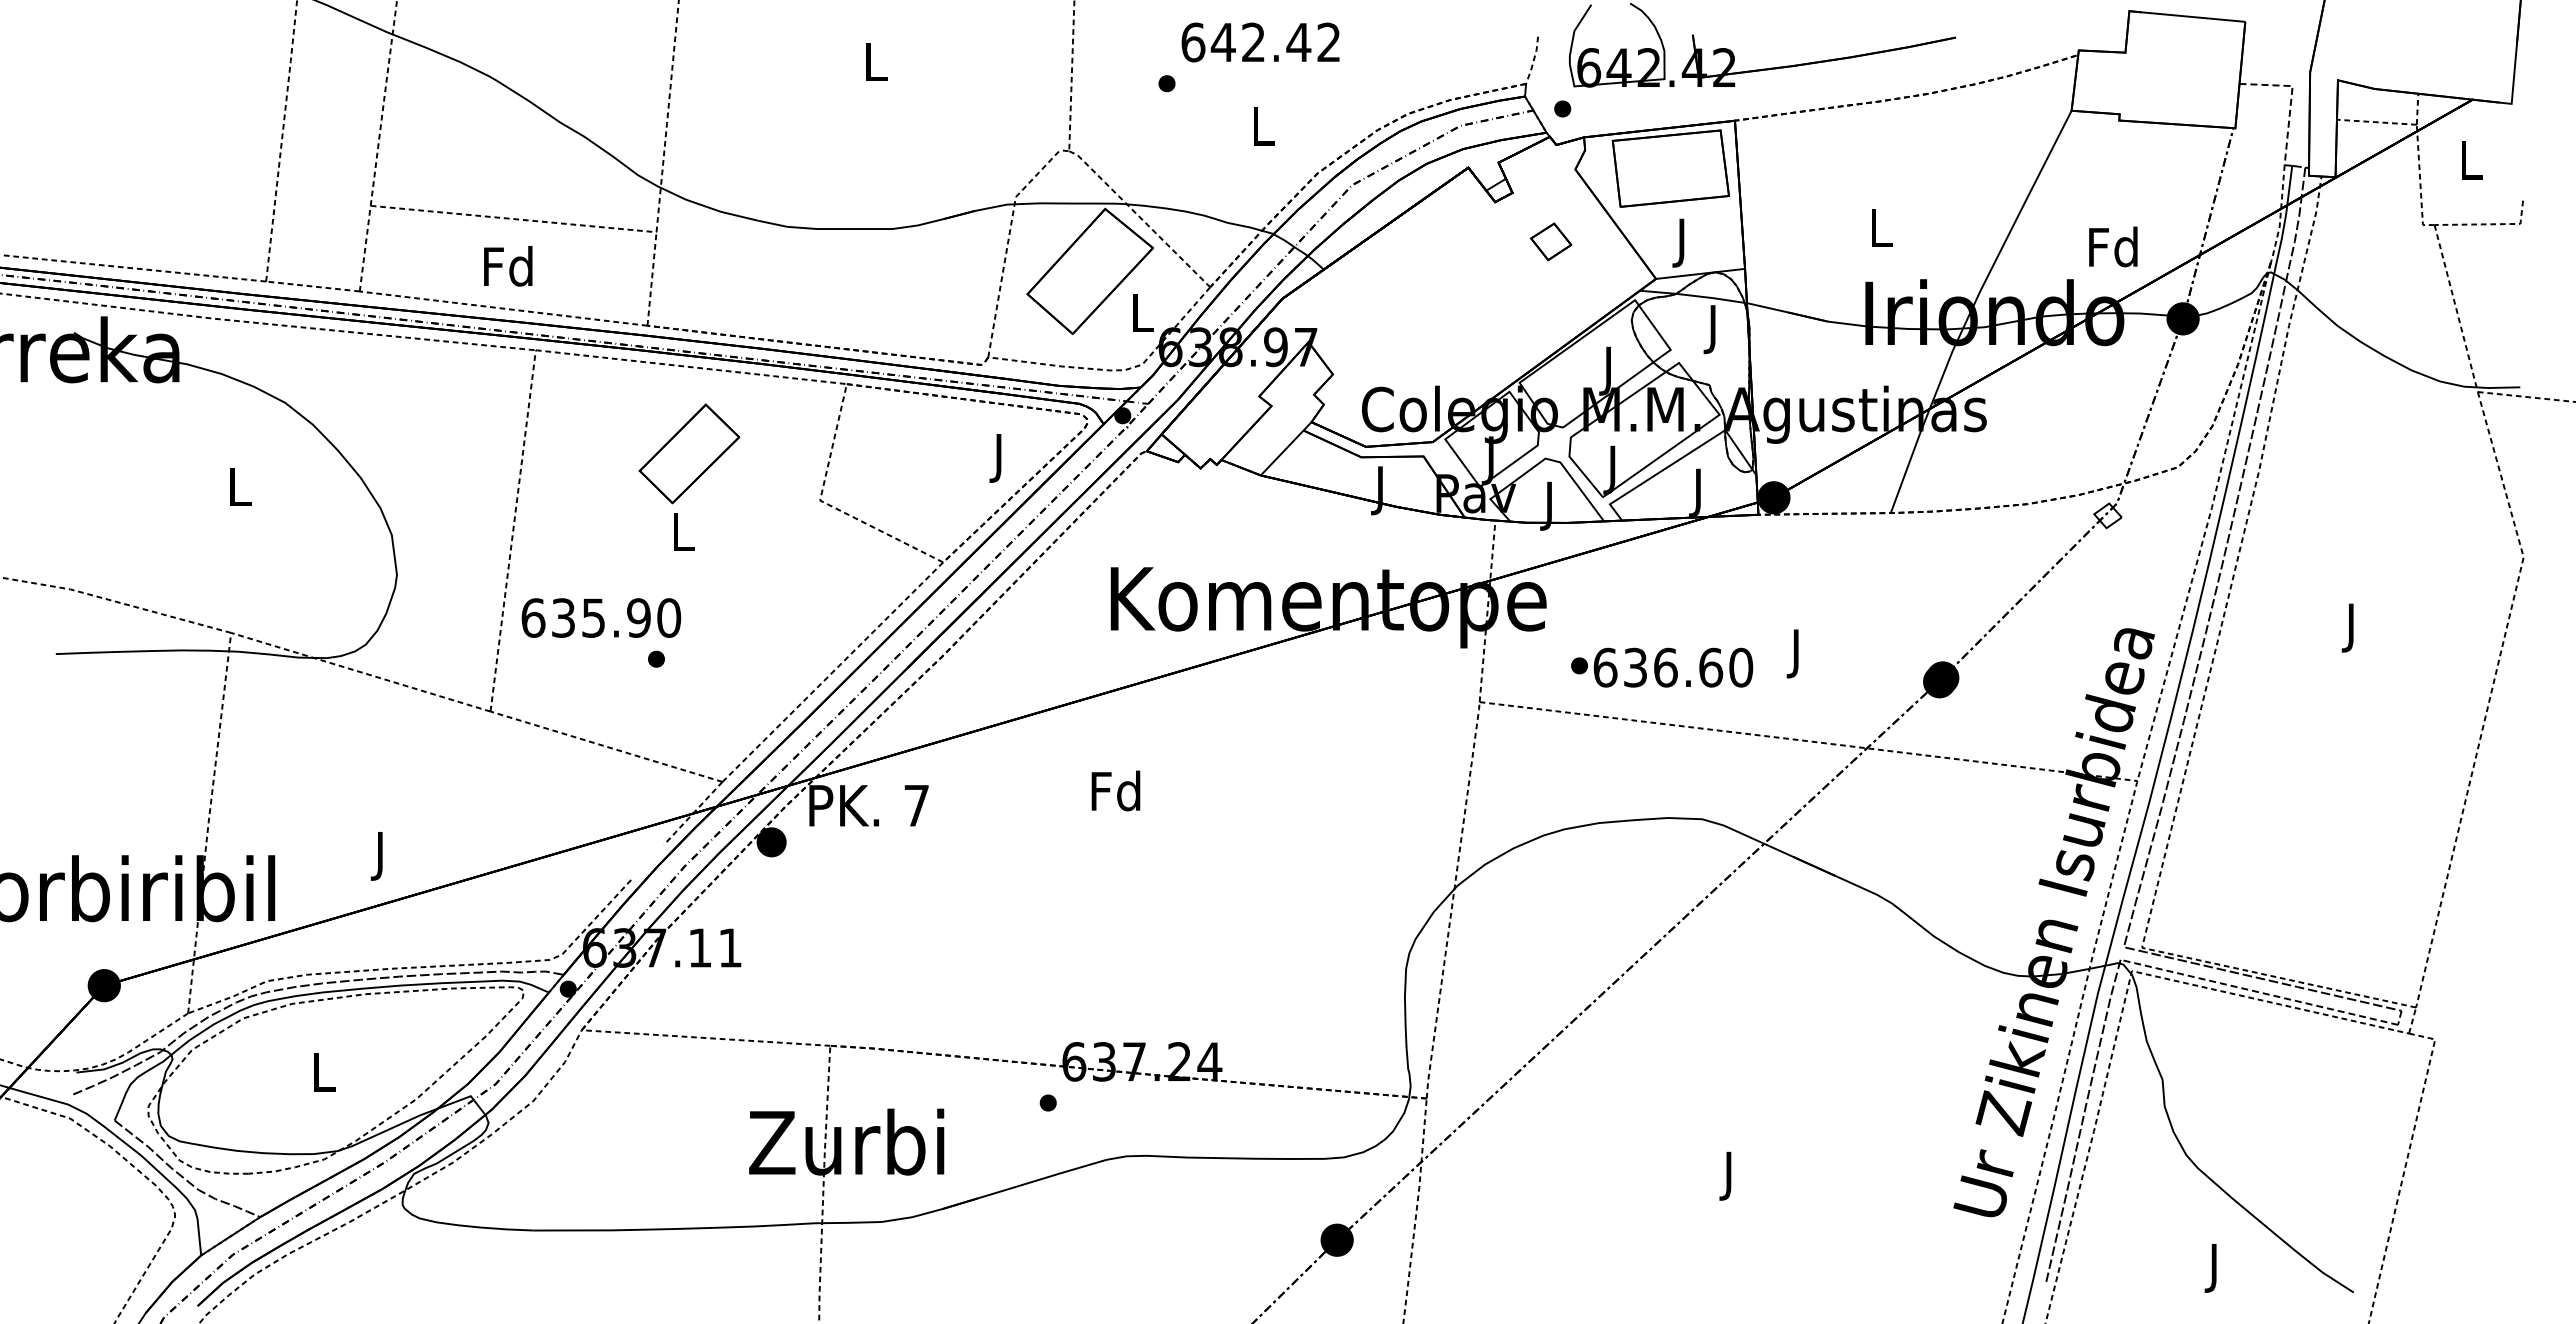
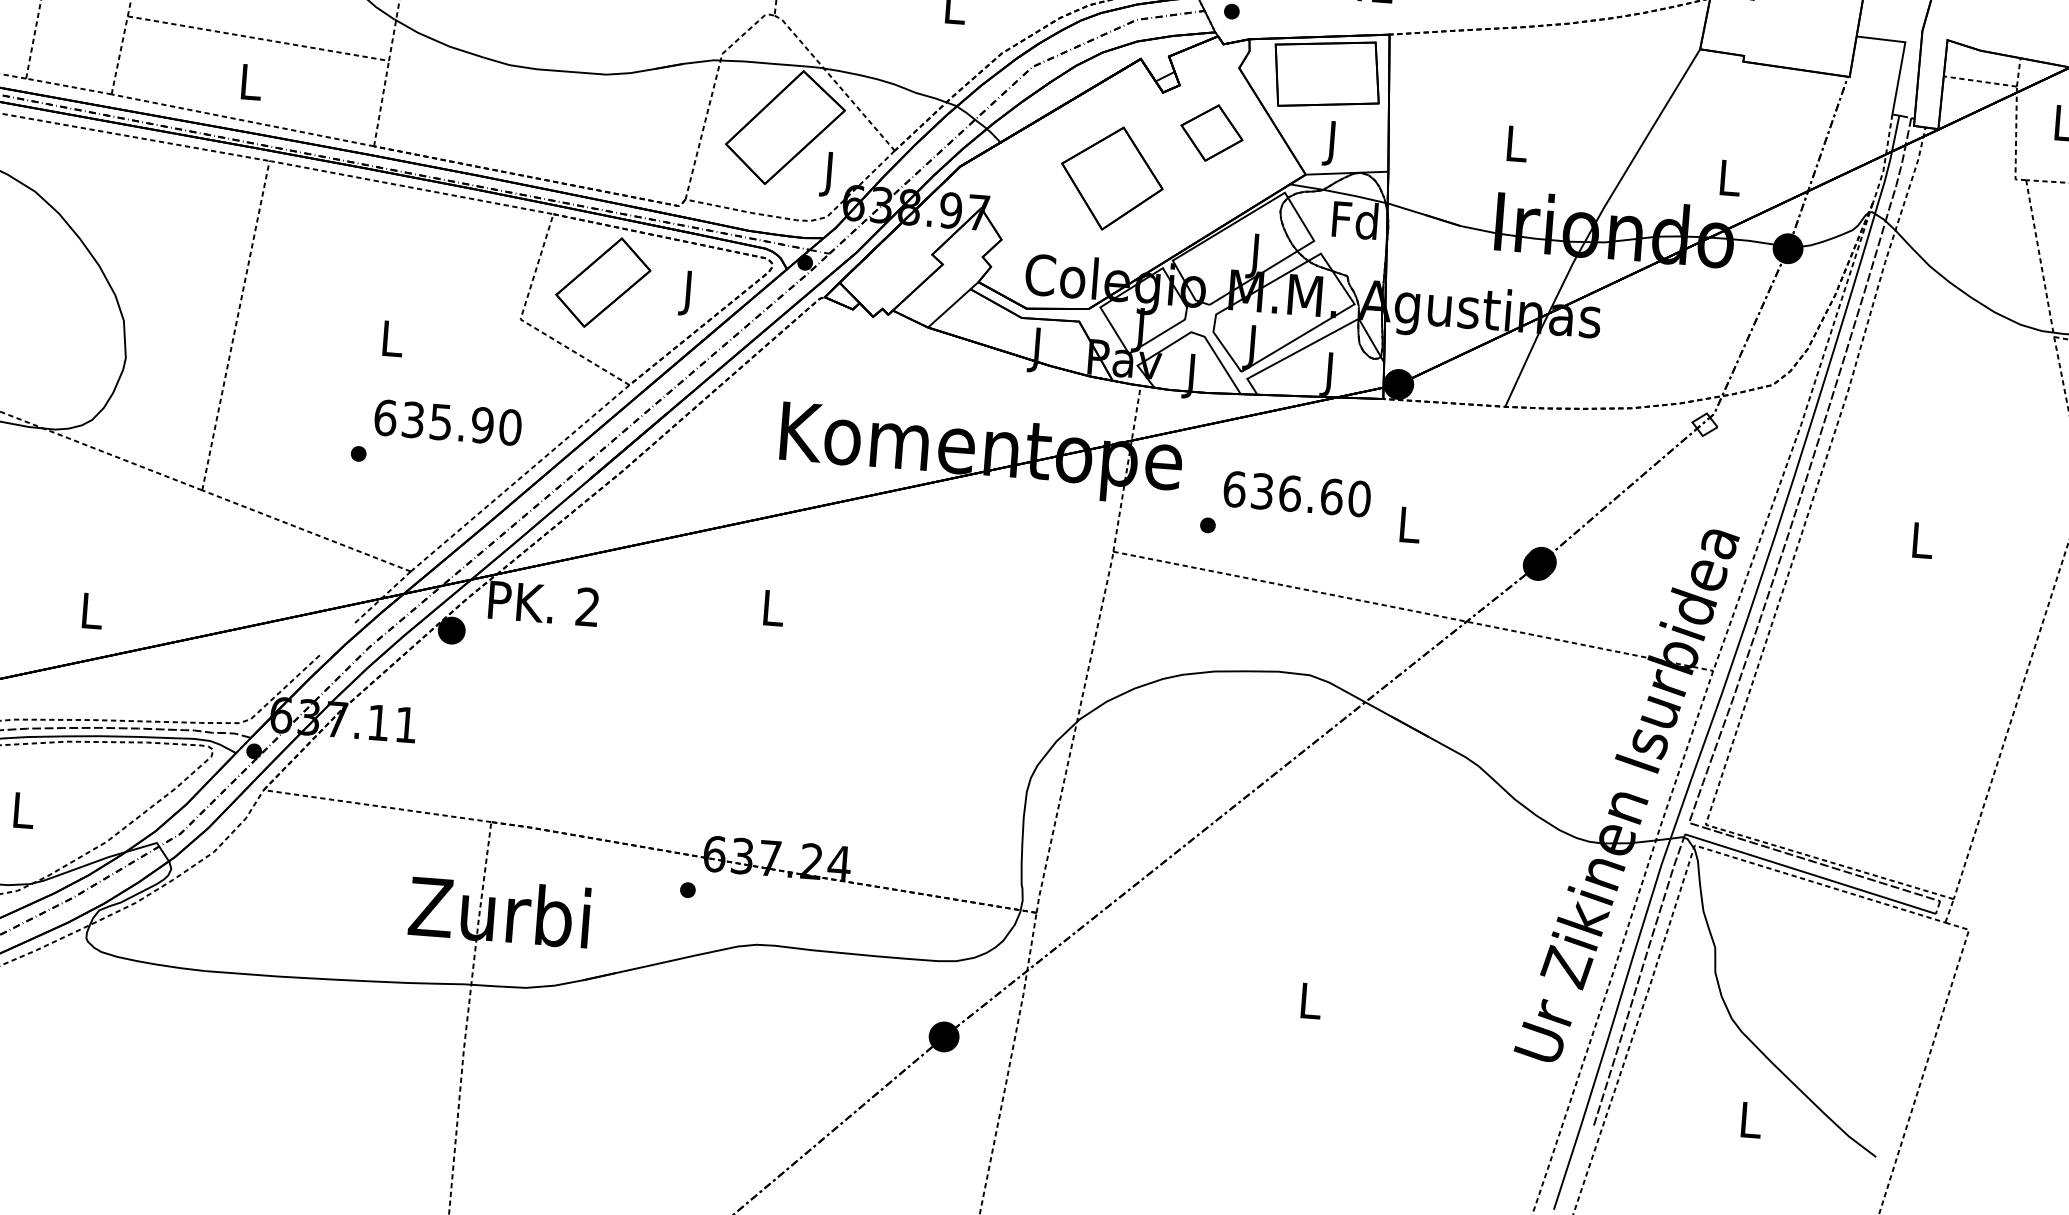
line: (2291, 98) -> (1903, 53), dashed -> solid
part: (1550, 241) -> (1211, 132), size x1.67
text: (2113, 246) -> (1729, 177), Fd -> L
text: (508, 266) -> (250, 81), Fd -> L
part: (1447, 299) -> (1112, 178), added
text: (1142, 318) -> (830, 174), L -> J
text: (1713, 328) -> (1355, 224), J -> Fd
part: (689, 453) -> (603, 282), moved
text: (601, 617) -> (448, 422), moved
text: (2352, 627) -> (1922, 544), J -> L
text: (1797, 653) -> (1409, 529), J -> L
text: (1673, 667) -> (1297, 493), moved
text: (1115, 790) -> (771, 607), Fd -> L
text: (916, 805) -> (587, 606), 7 -> 2
text: (381, 856) -> (91, 616), J -> L
line: (2259, 992) -> (1810, 874), dashed -> solid
text: (1730, 1175) -> (1310, 1005), J -> L
text: (2215, 1268) -> (1750, 1125), J -> L

